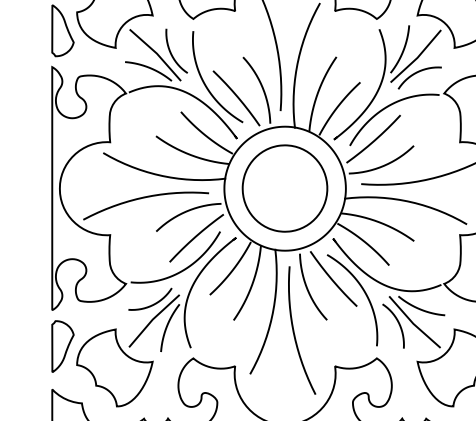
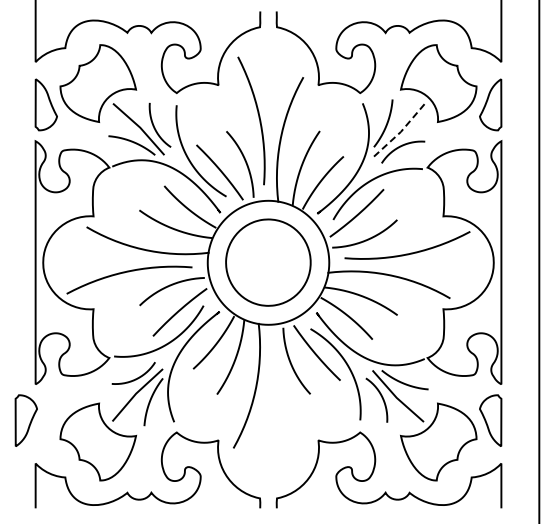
line: (417, 57) -> (400, 131), solid -> dashed
curve: (295, 333) -> (278, 407), removed
part: (62, 346) -> (25, 420), moved

